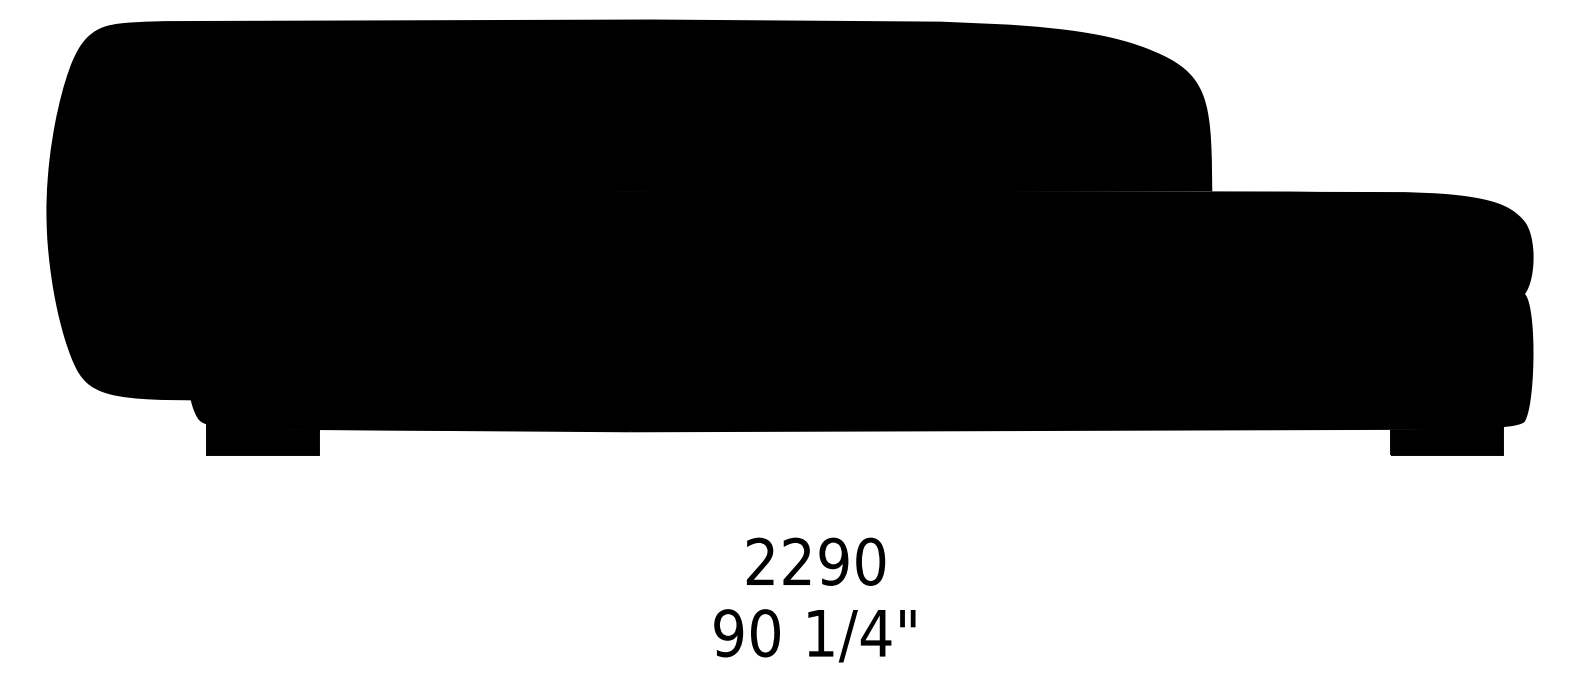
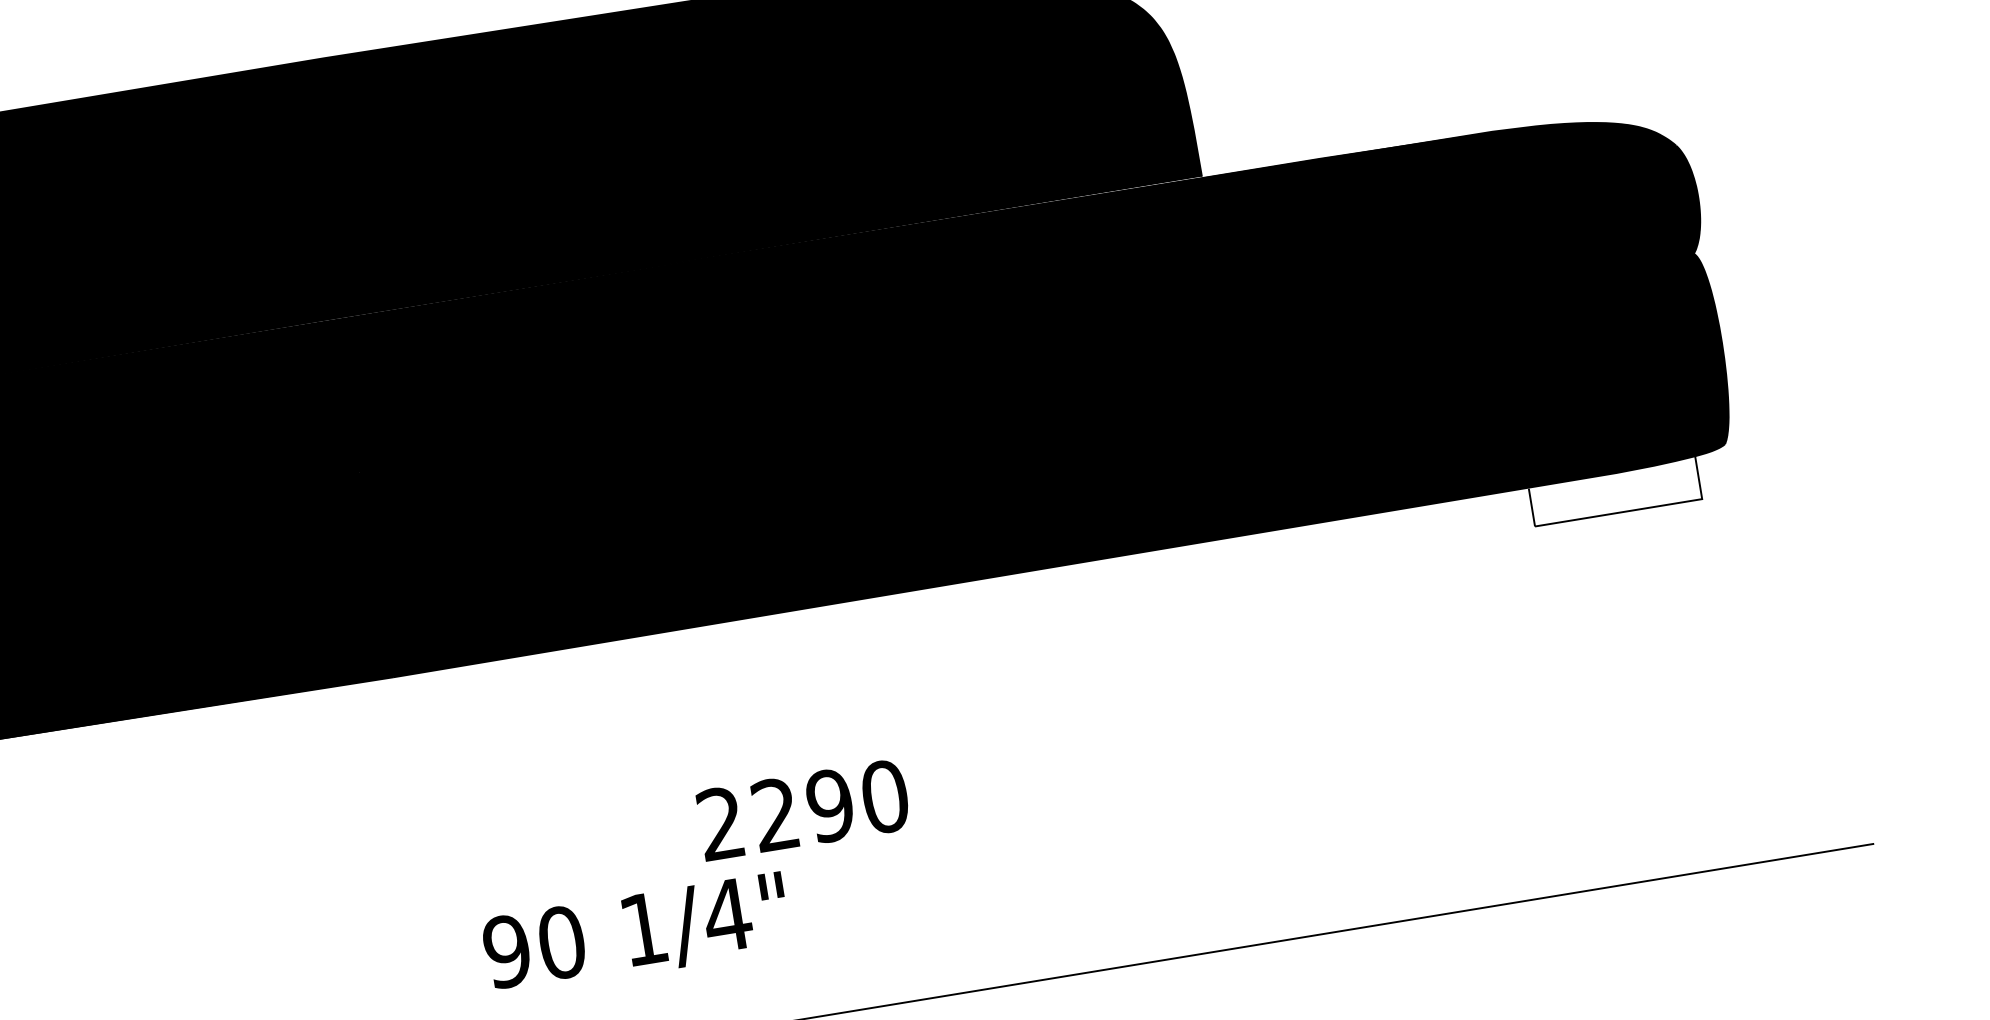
fill: (1446, 440) -> (1614, 491), removed
text: (815, 561) -> (802, 809), moved
text: (814, 635) -> (635, 933), moved

